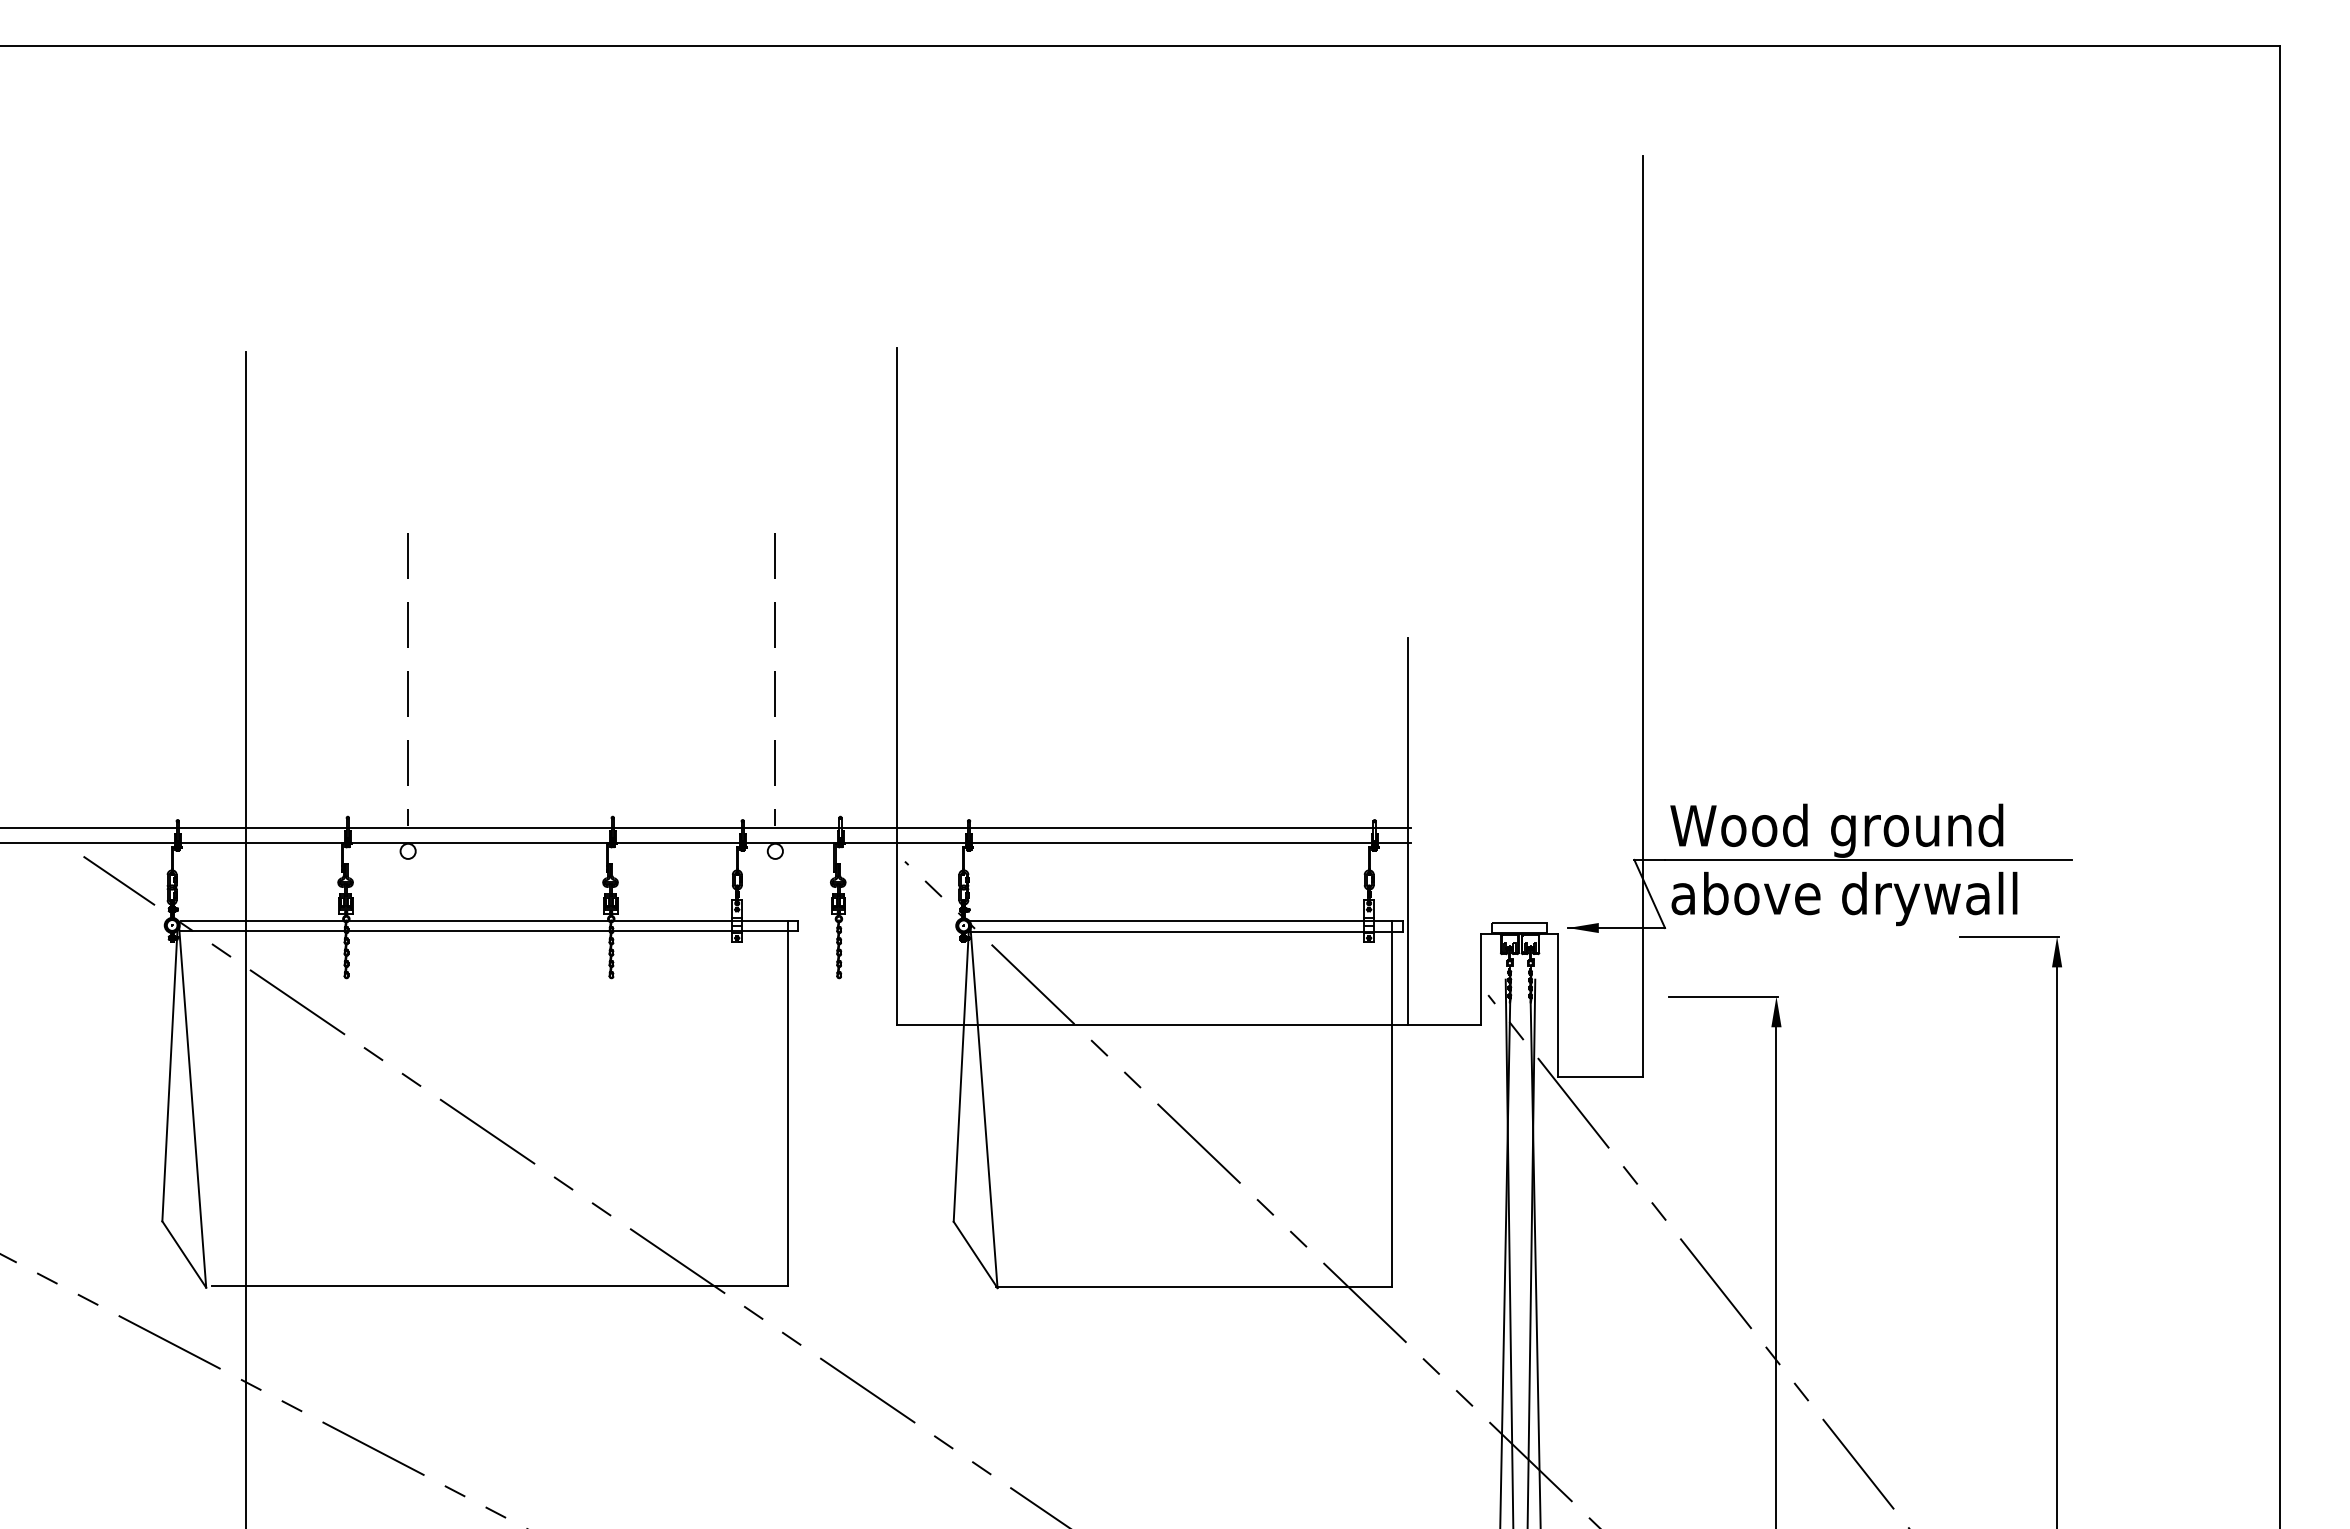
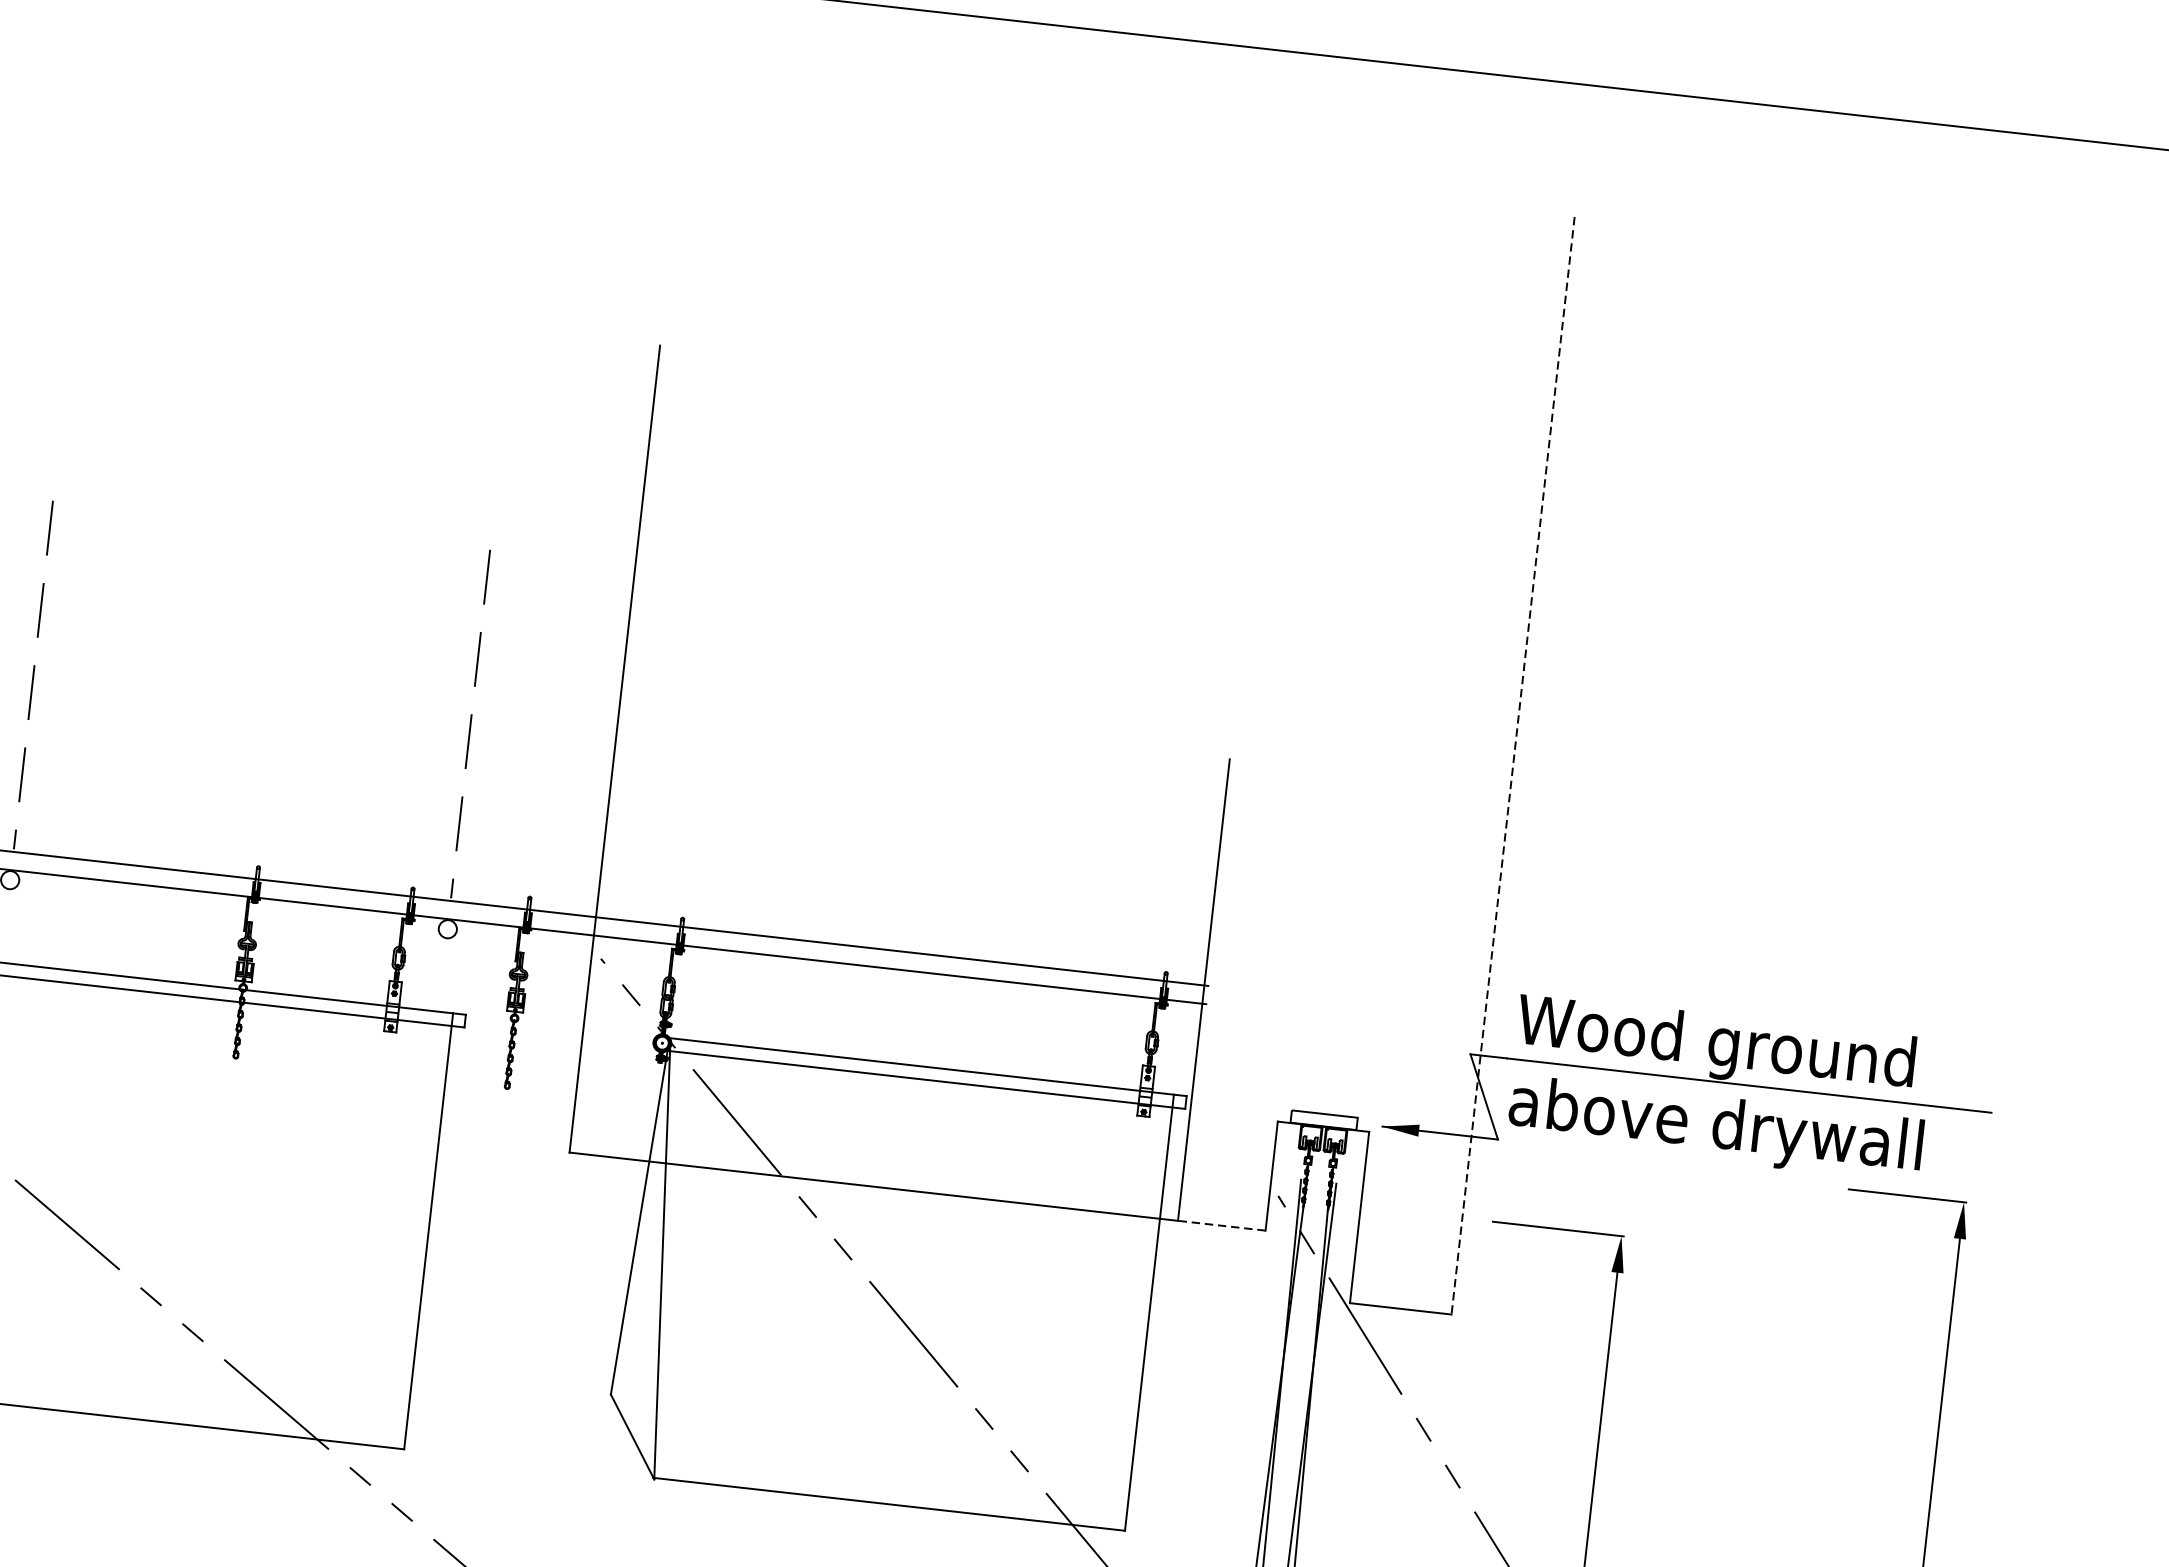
line: (1642, 617) -> (1512, 766), solid -> dashed
line: (1444, 1025) -> (1222, 1226), solid -> dashed

